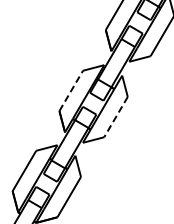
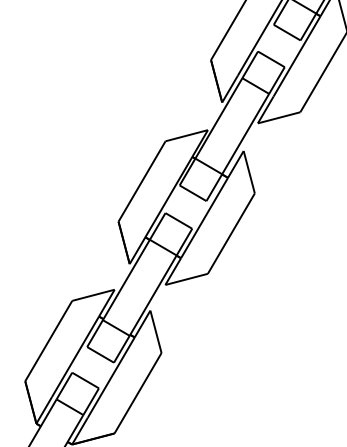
line: (71, 90) -> (142, 180), dashed -> solid
line: (115, 117) -> (230, 234), dashed -> solid

